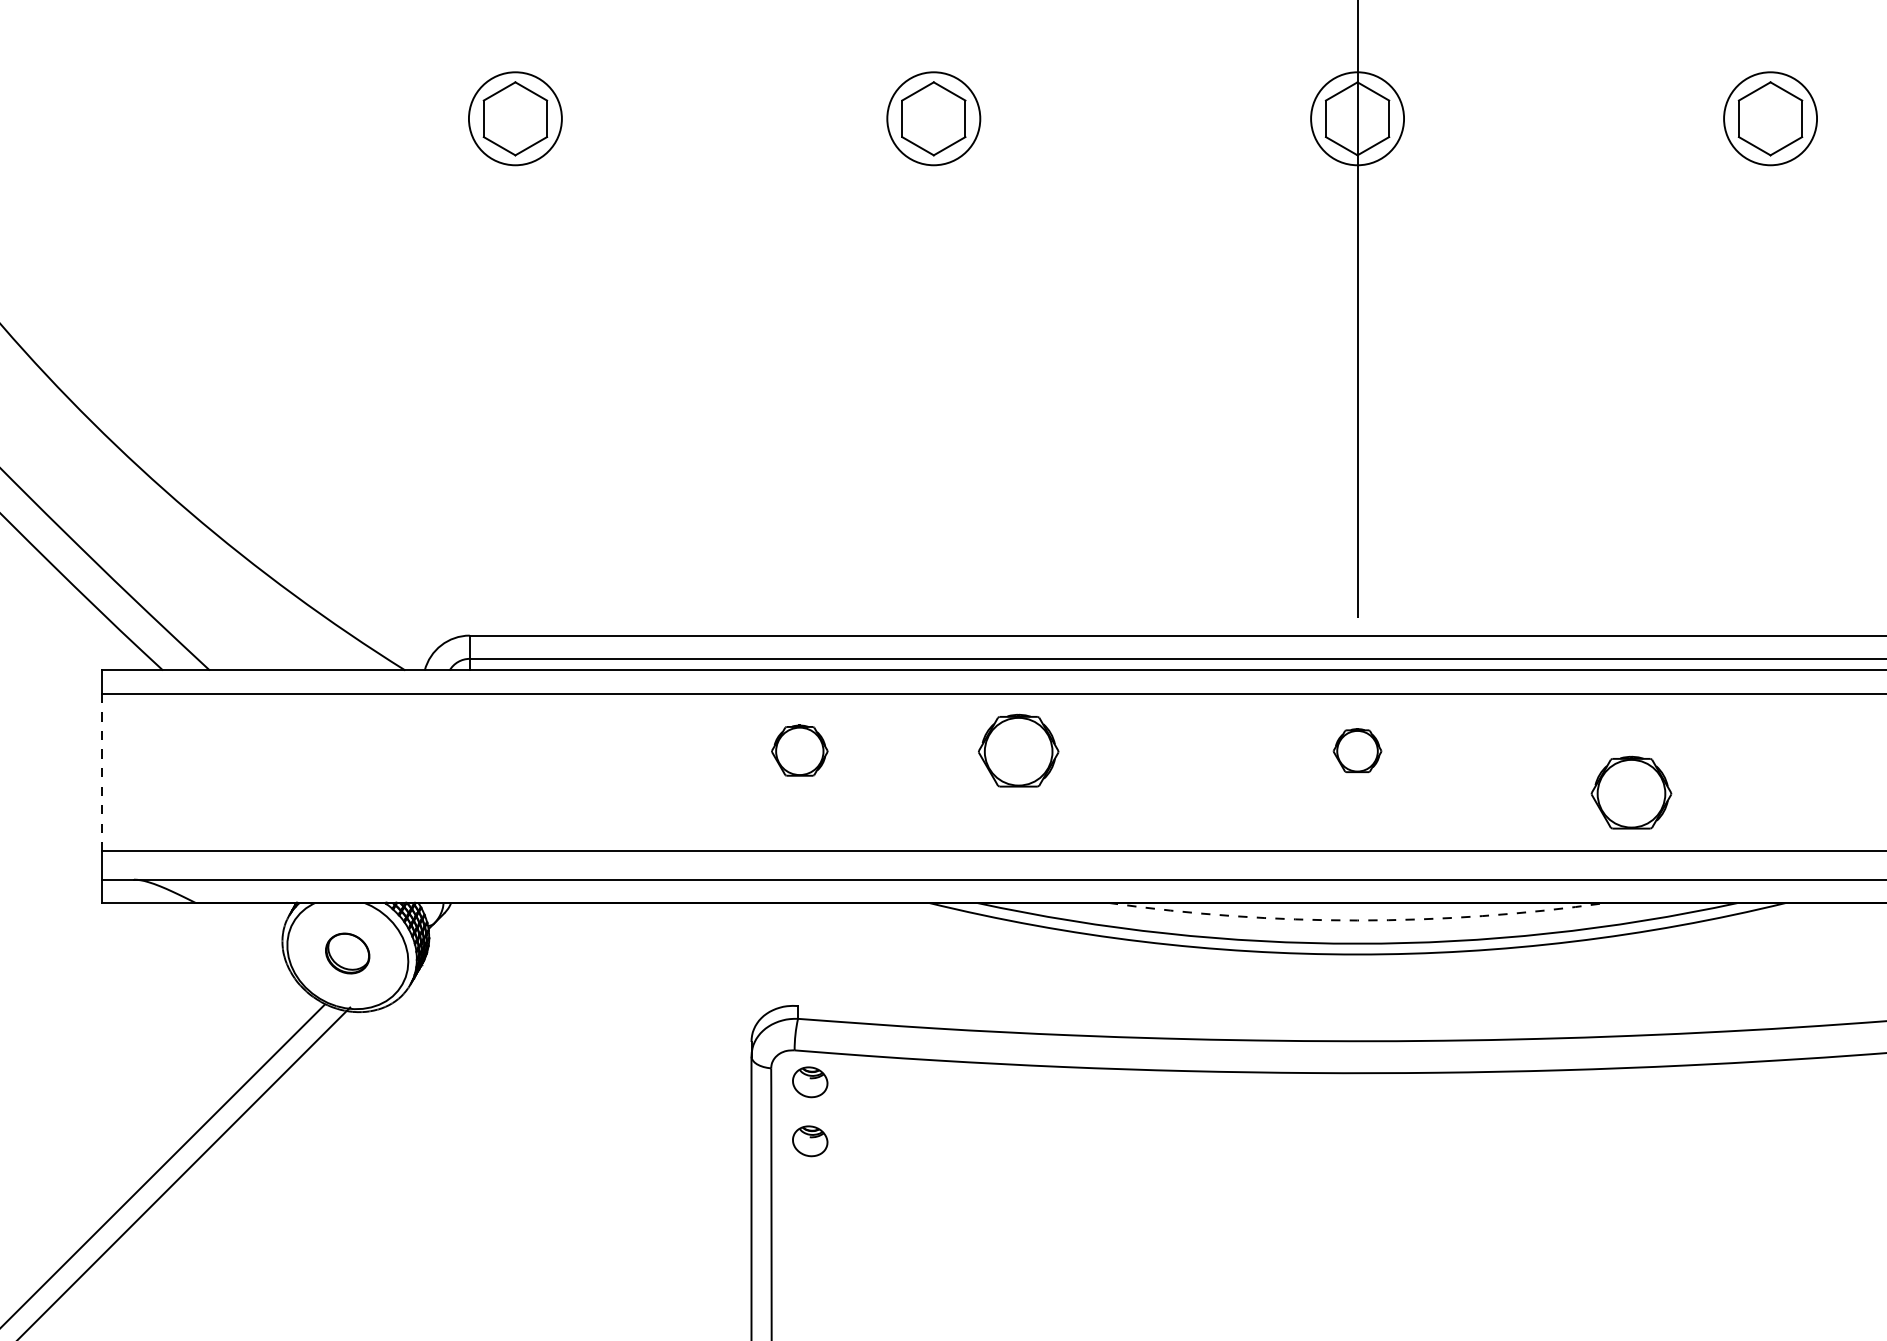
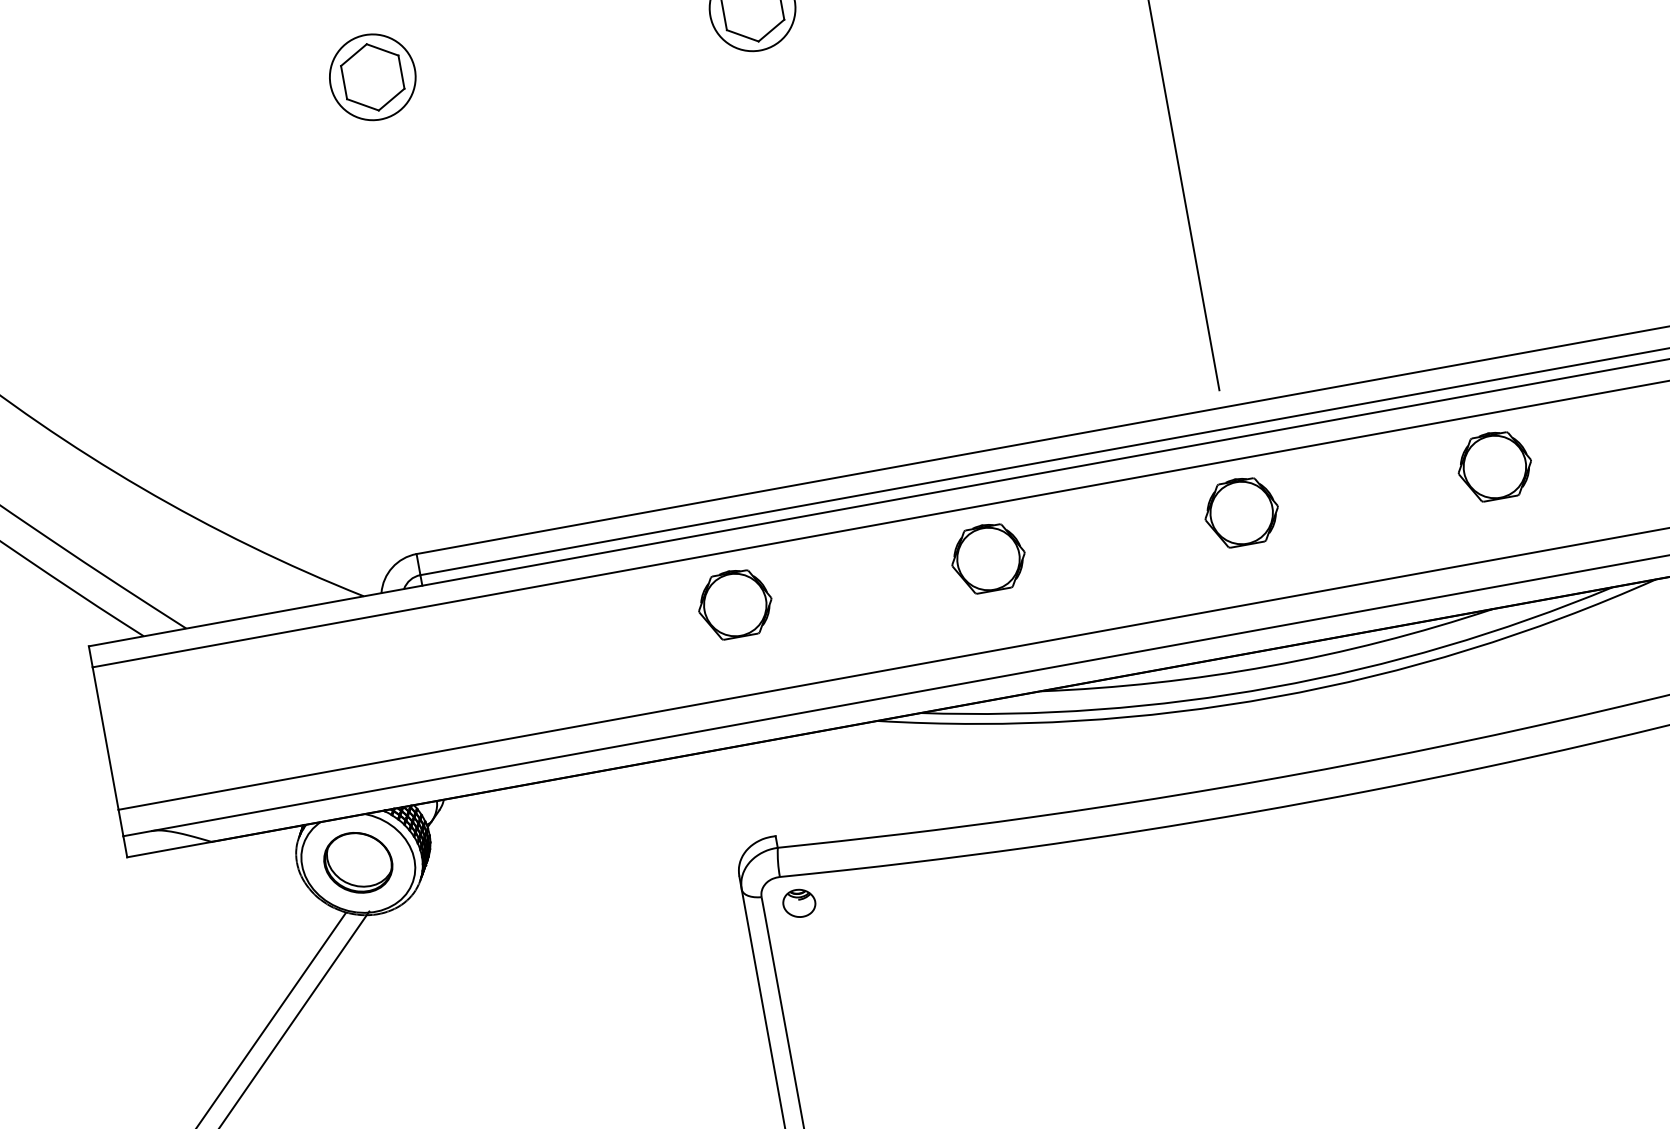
part: (799, 750) -> (734, 603), size x1.43
part: (1018, 750) -> (988, 557), moved
part: (1357, 750) -> (1241, 511), size x1.67
line: (102, 772) -> (105, 738), dashed -> solid
part: (1631, 792) -> (1494, 465), moved
arc: (1357, 920) -> (1269, 666), dashed -> solid
part: (347, 953) -> (358, 862), size x1.67
part: (810, 1141) -> (809, 957), removed

